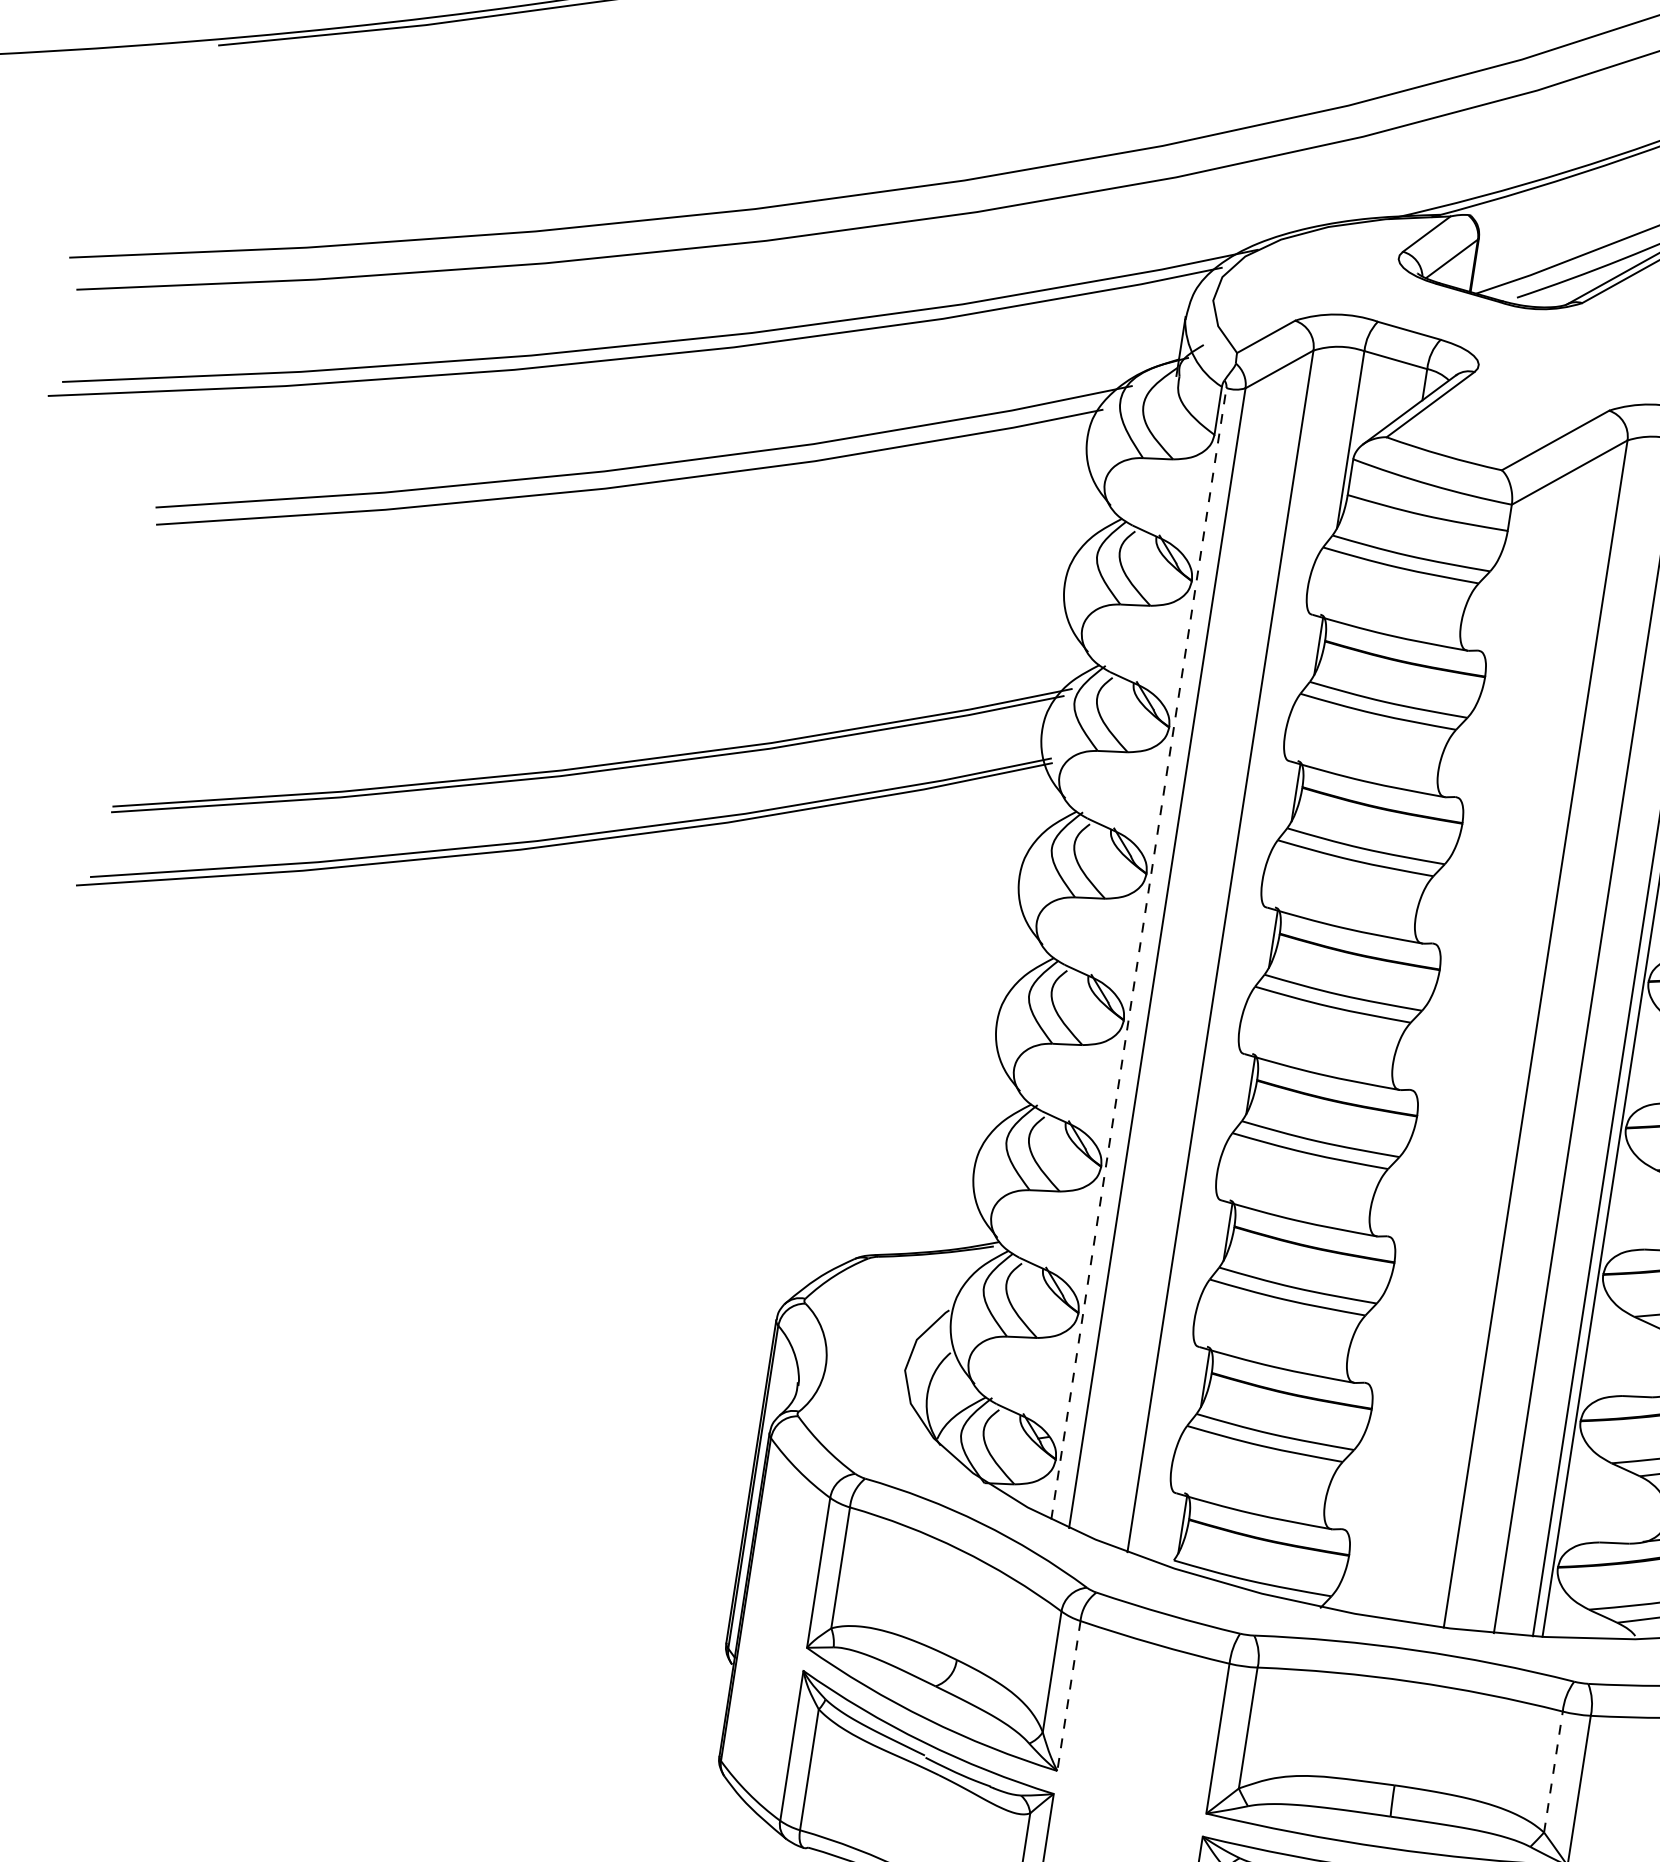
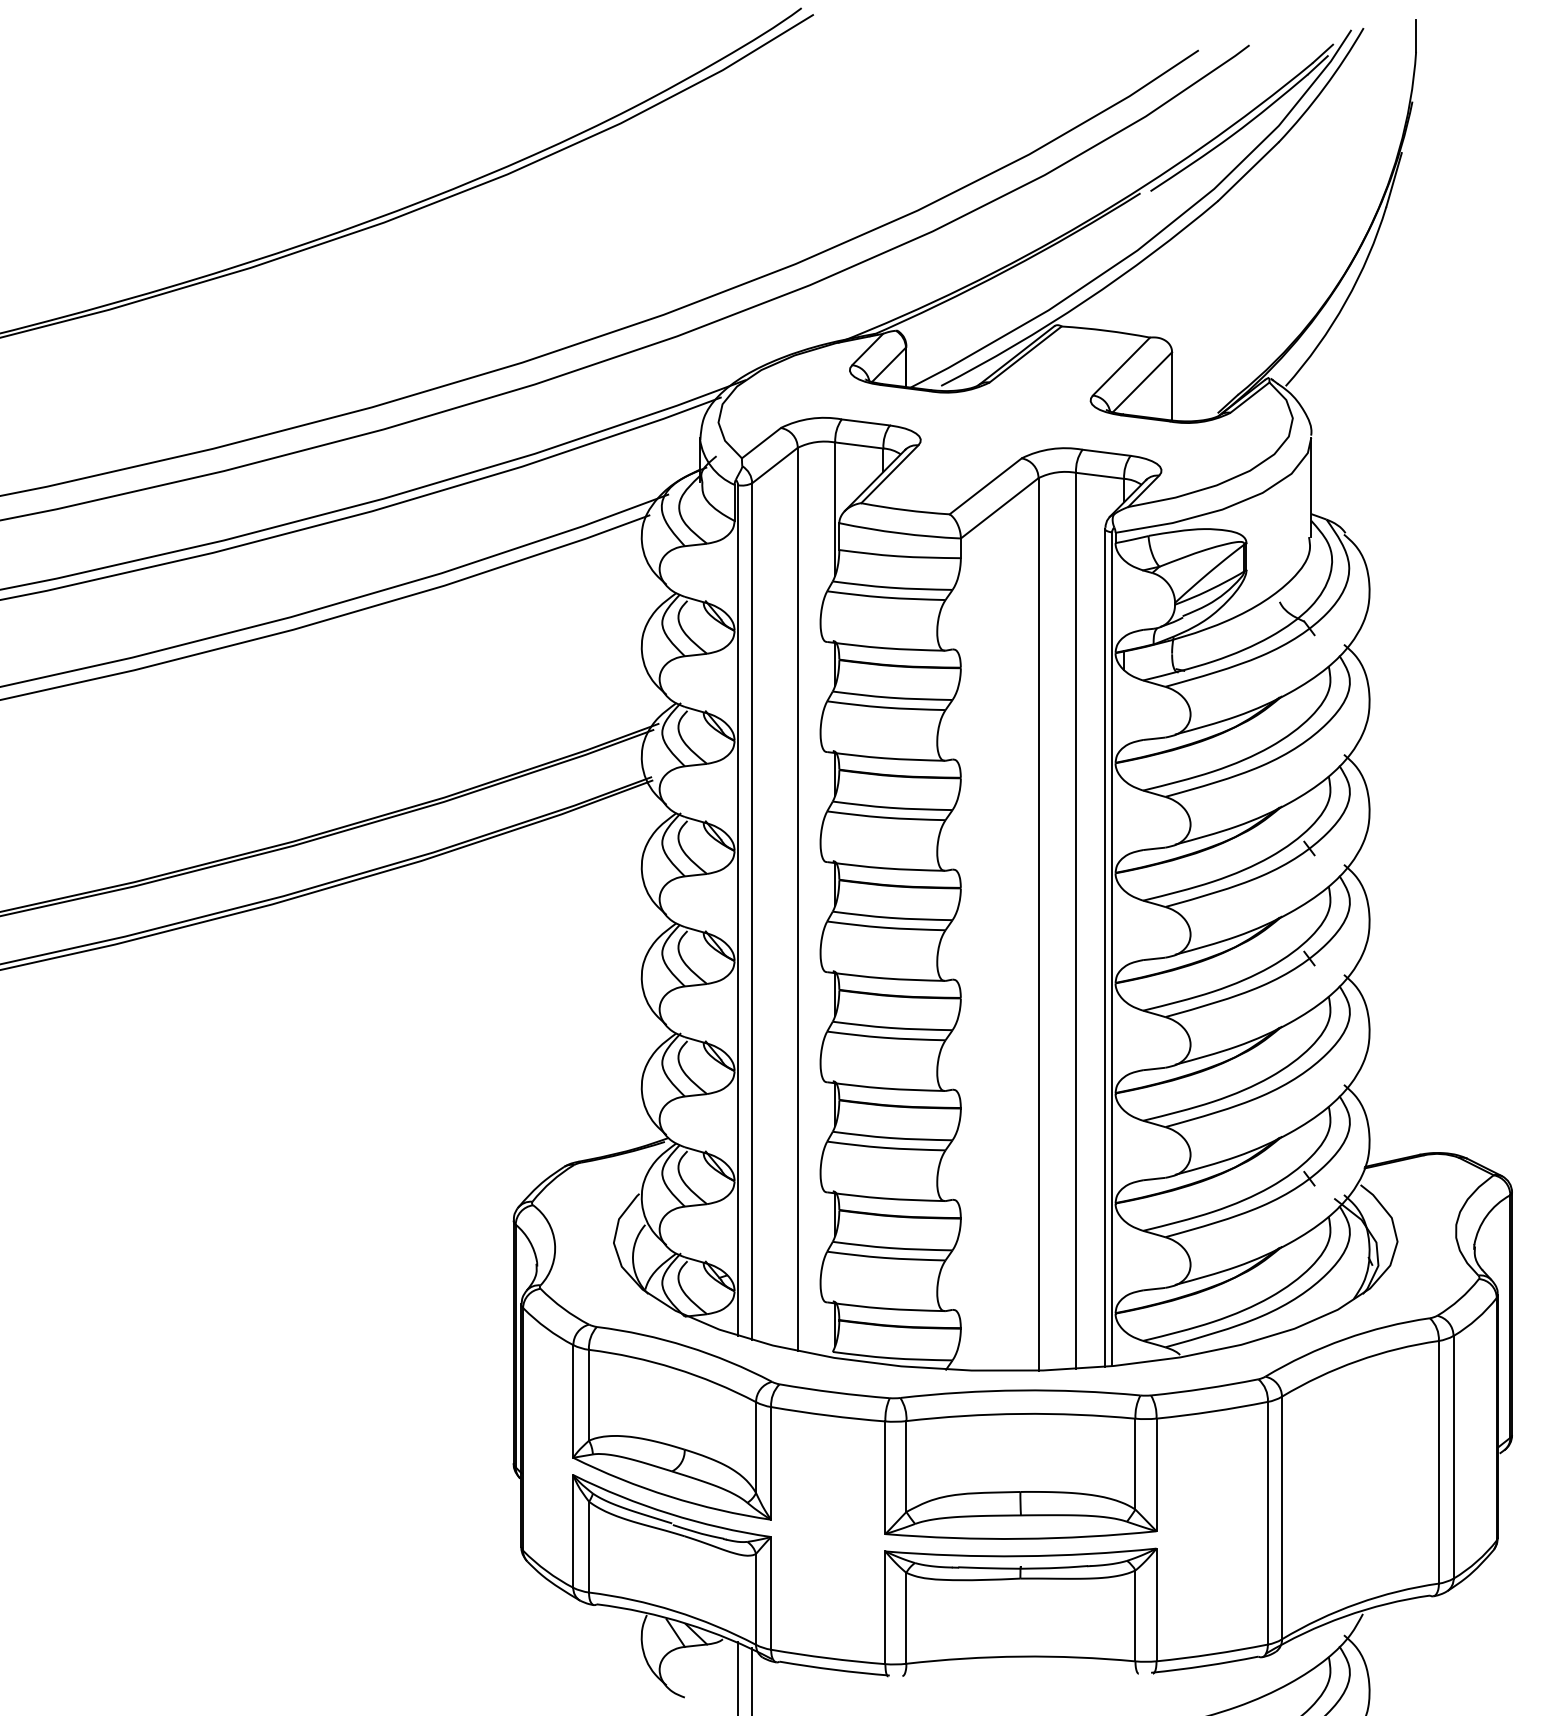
line: (1139, 953) -> (738, 910), dashed -> solid
line: (1069, 1696) -> (771, 1463), dashed -> solid
line: (1553, 1771) -> (1135, 1463), dashed -> solid

